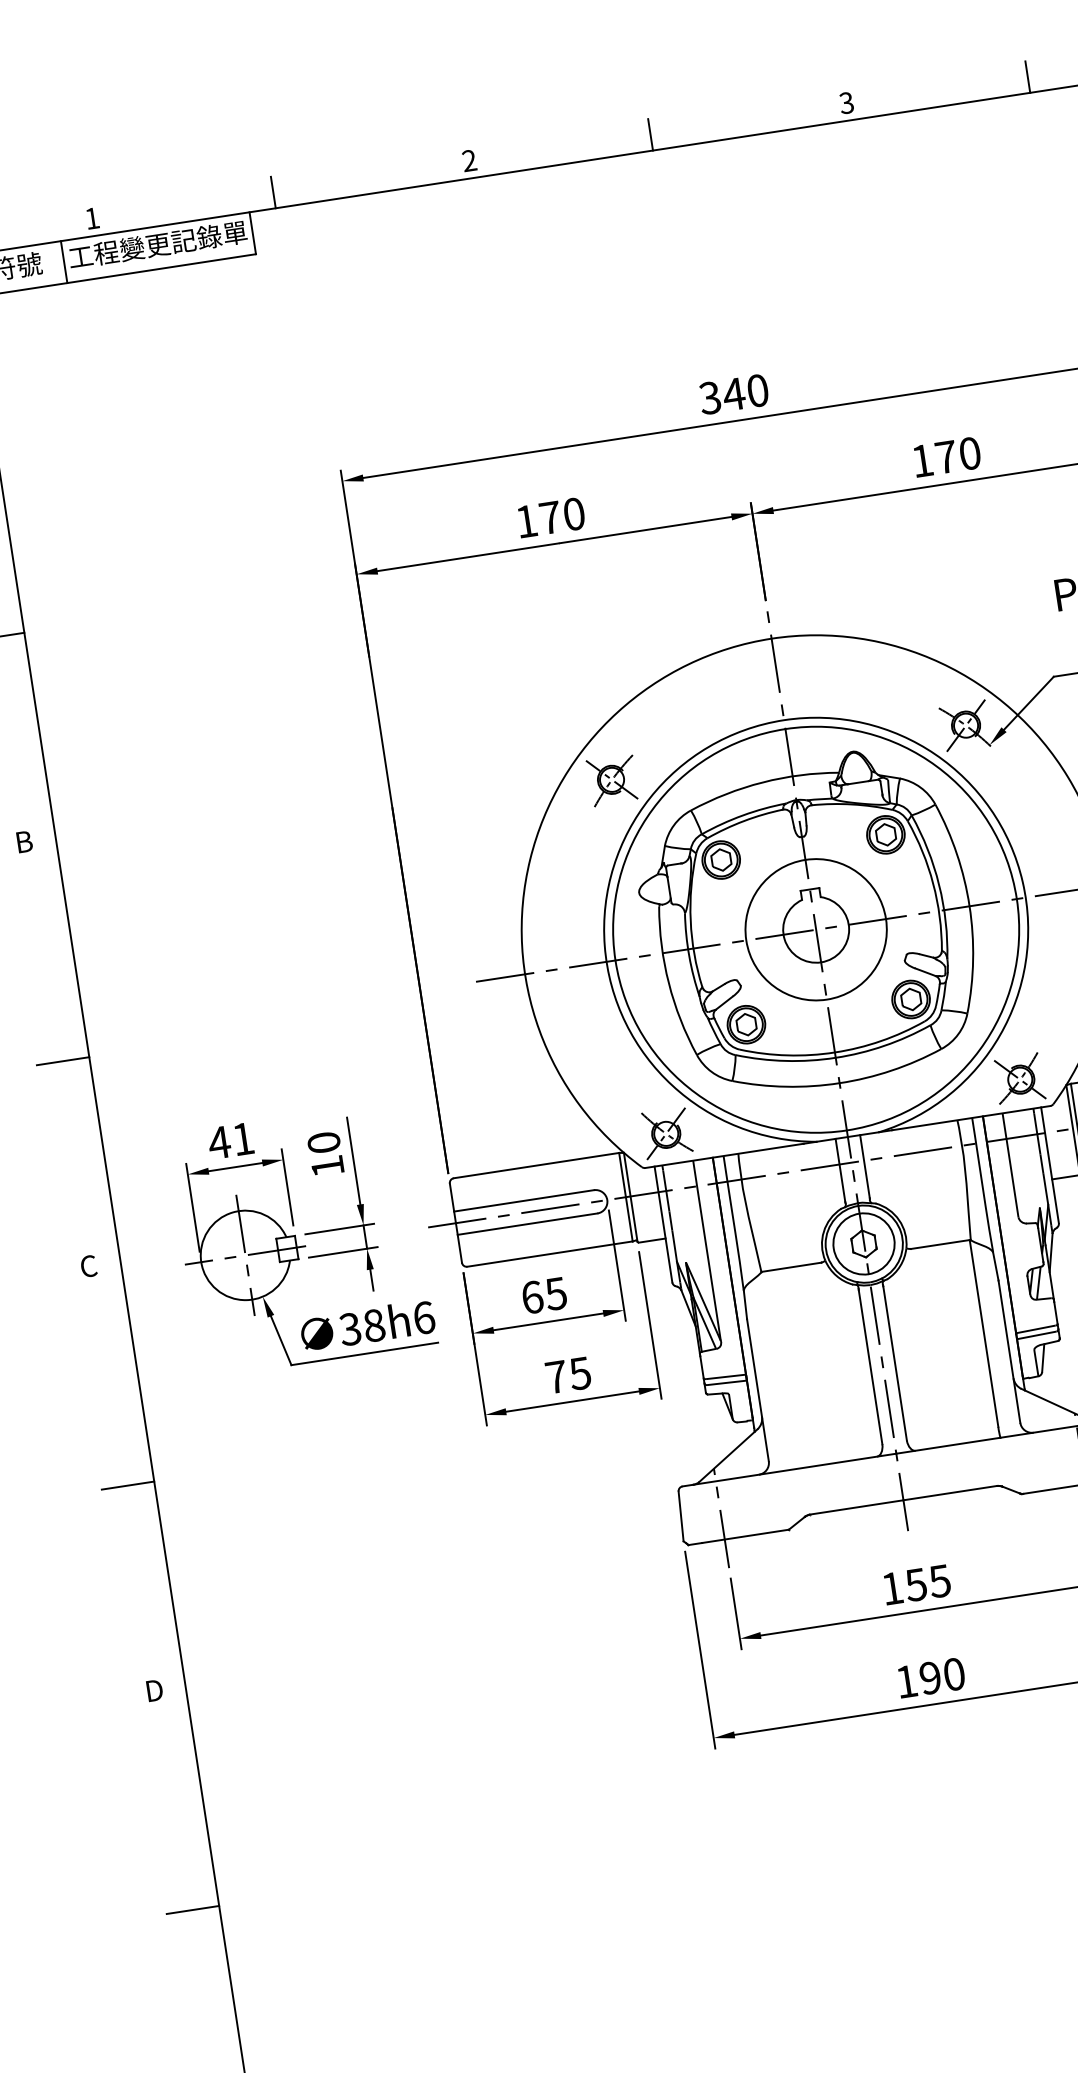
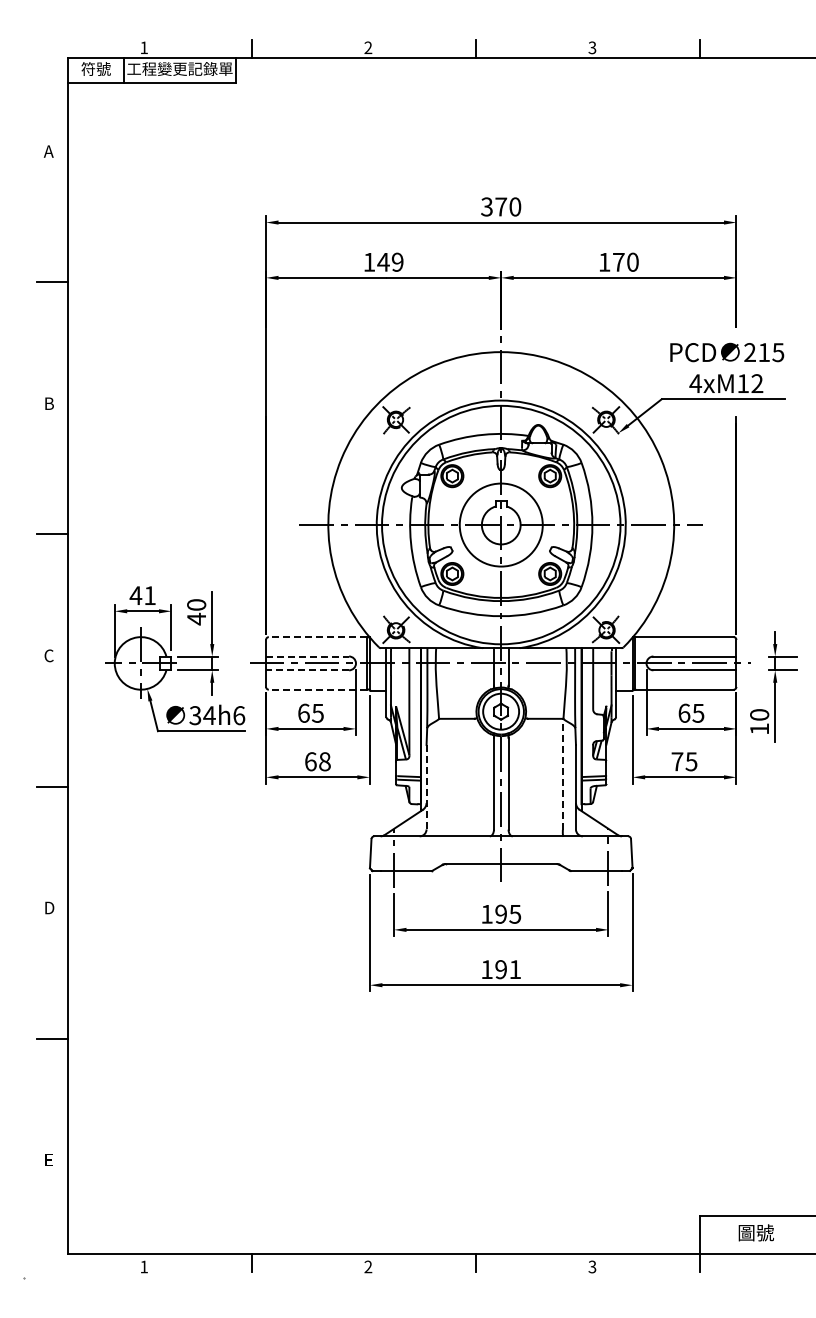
text: (732, 393) -> (500, 206), 340 -> 370
text: (561, 514) -> (390, 261), 170 -> 149
text: (327, 1165) -> (196, 618), 10 -> 40
line: (535, 1166) -> (317, 637), solid -> dashed
line: (523, 1200) -> (307, 656), solid -> dashed
line: (527, 1224) -> (307, 670), solid -> dashed
line: (549, 1253) -> (317, 689), solid -> dashed
text: (374, 1325) -> (209, 715), 38h6 -> 34h6
line: (983, 1332) -> (562, 773), solid -> dashed
text: (567, 1375) -> (317, 761), 75 -> 68
line: (757, 1389) -> (426, 786), solid -> dashed
text: (914, 1583) -> (500, 913), 155 -> 195
text: (954, 1674) -> (515, 969), 190 -> 191

